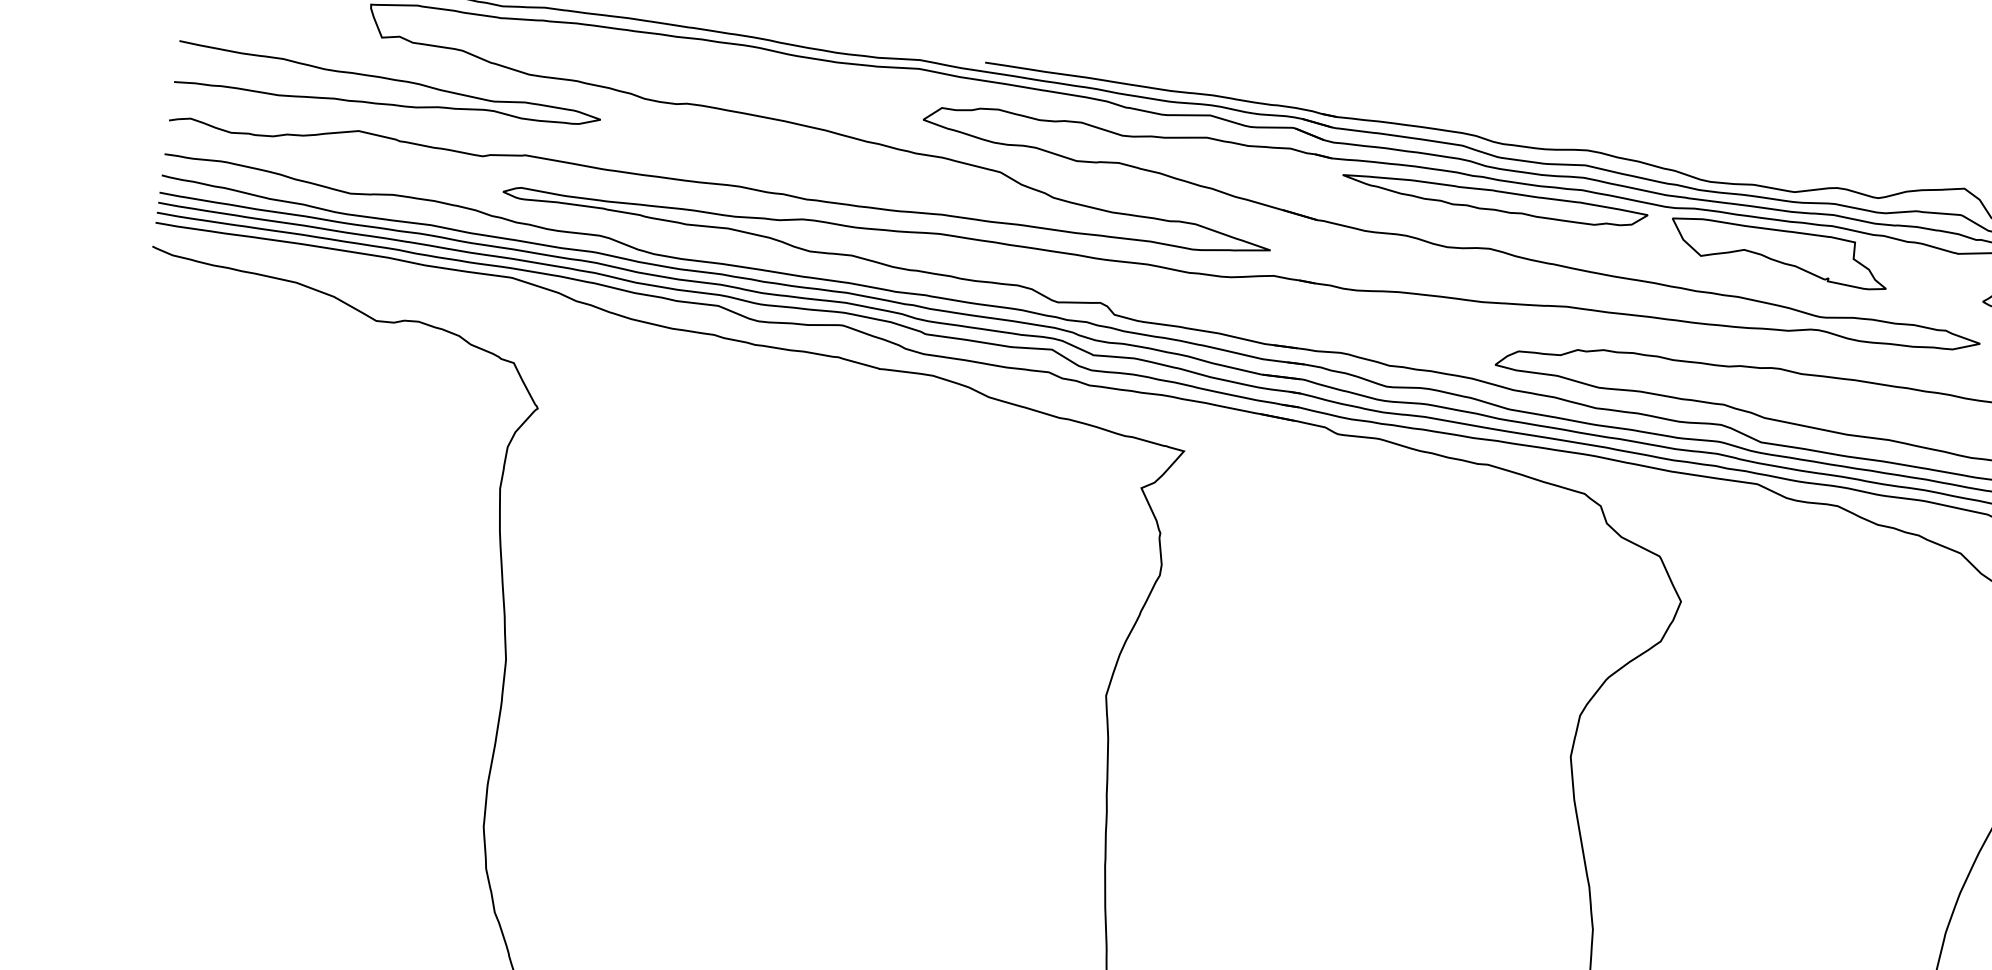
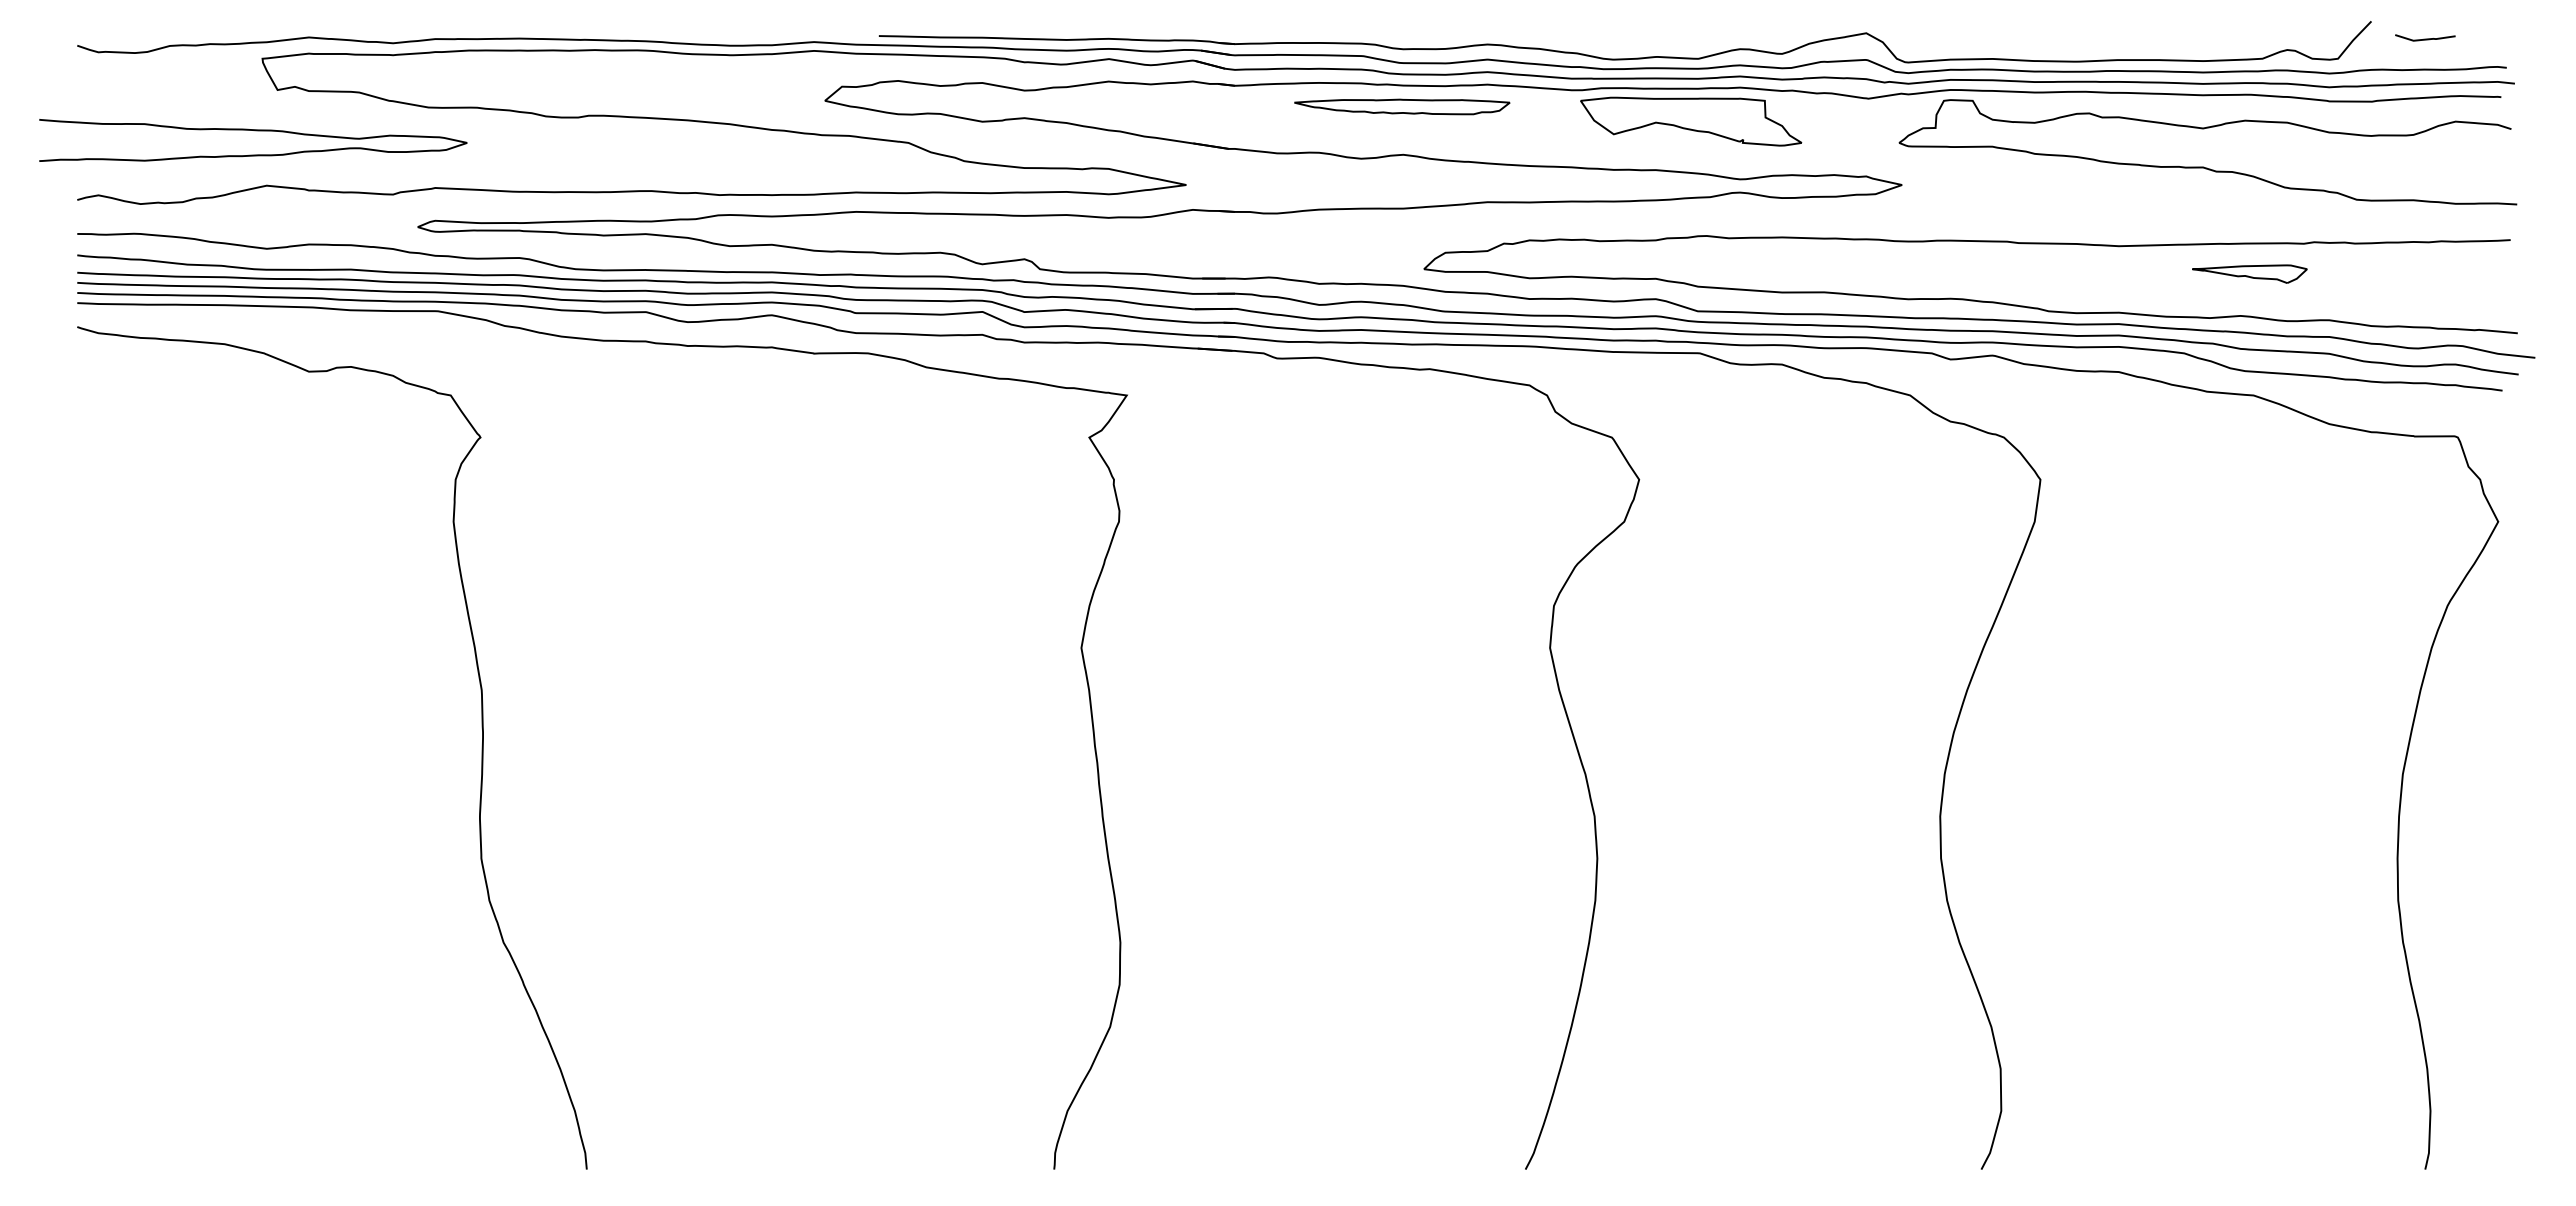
curve: (391, 80) -> (254, 131), moved
part: (1495, 200) -> (1402, 106), size x0.7

